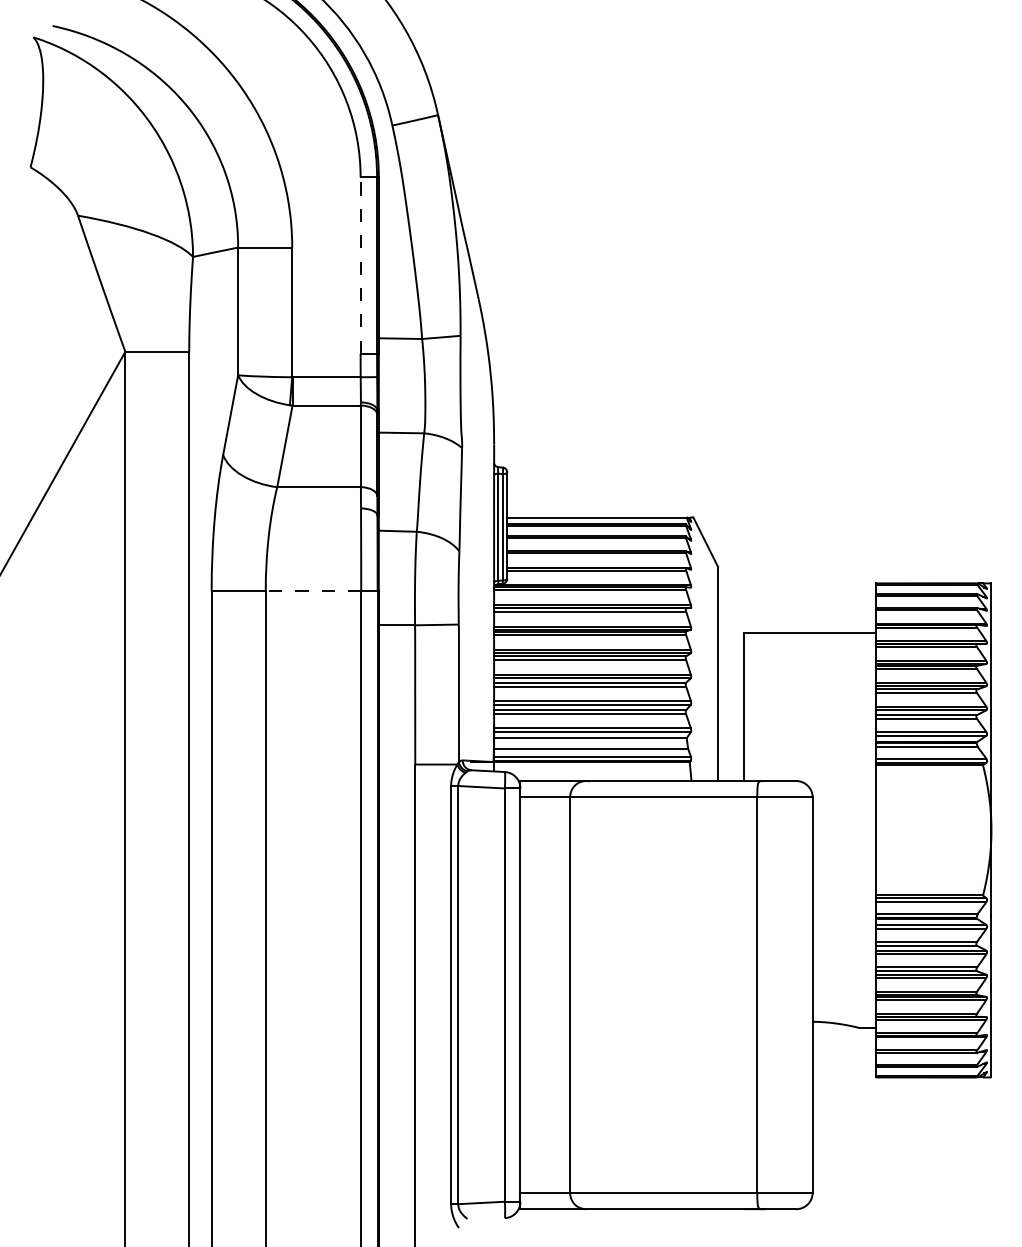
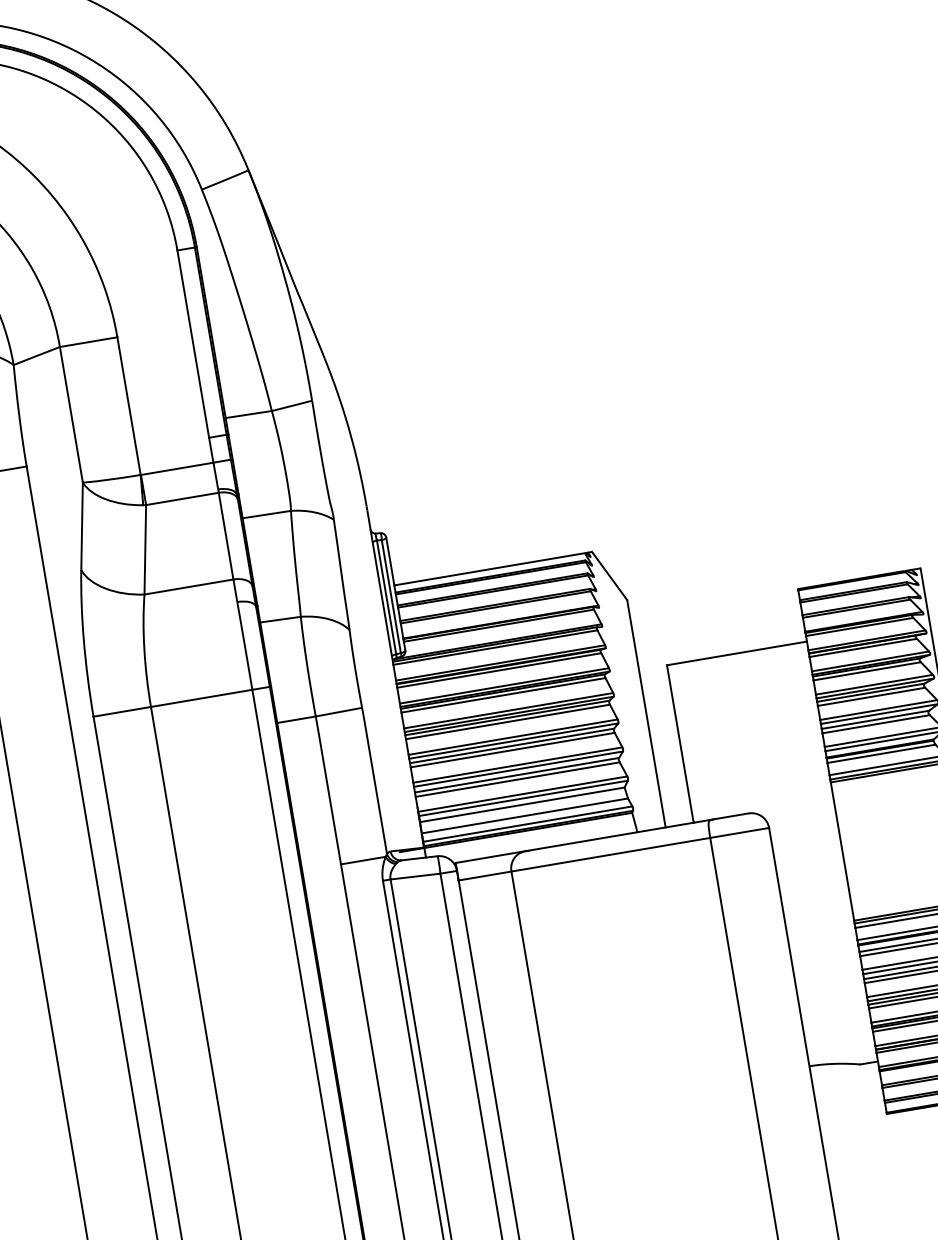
line: (360, 265) -> (193, 344), dashed -> solid
line: (313, 591) -> (201, 698), dashed -> solid

